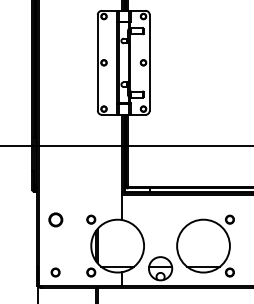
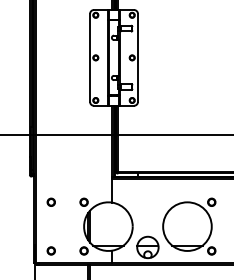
part: (54, 218) -> (50, 201), size x0.62

